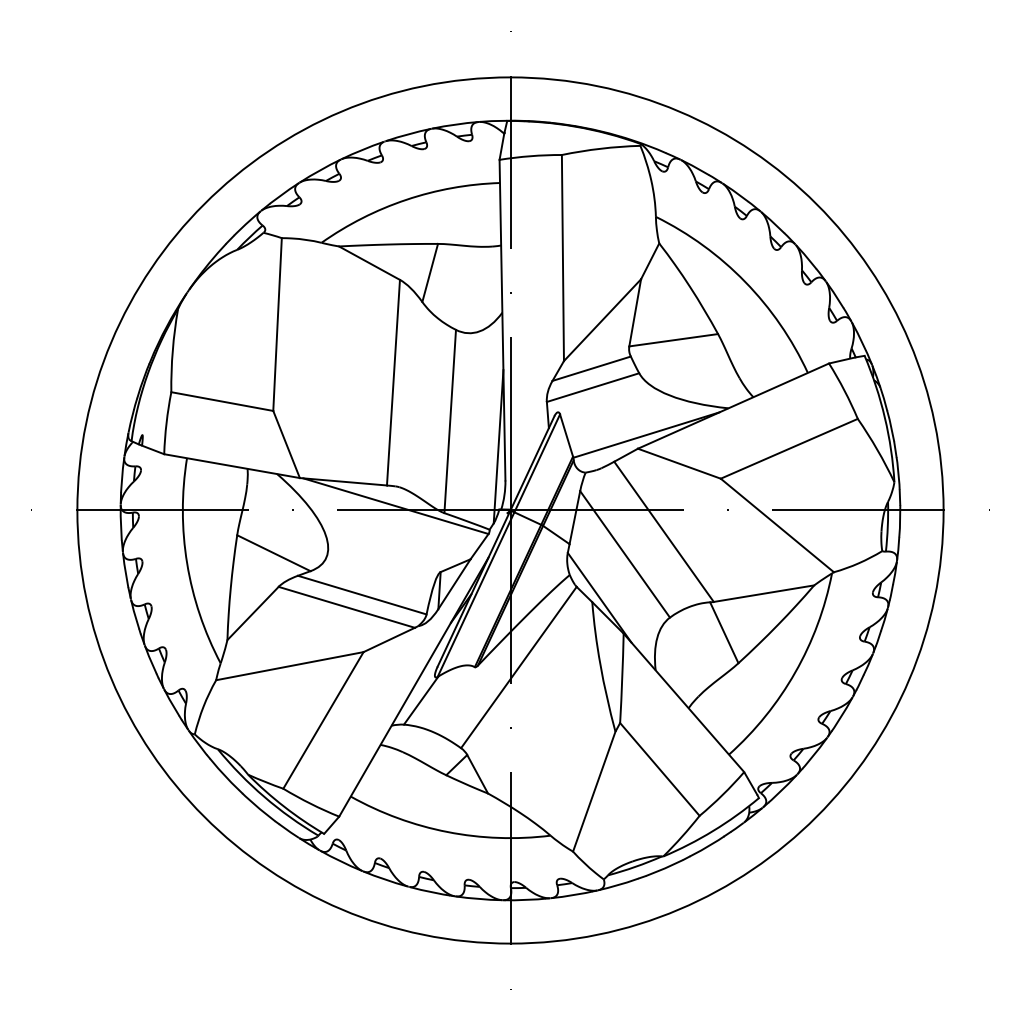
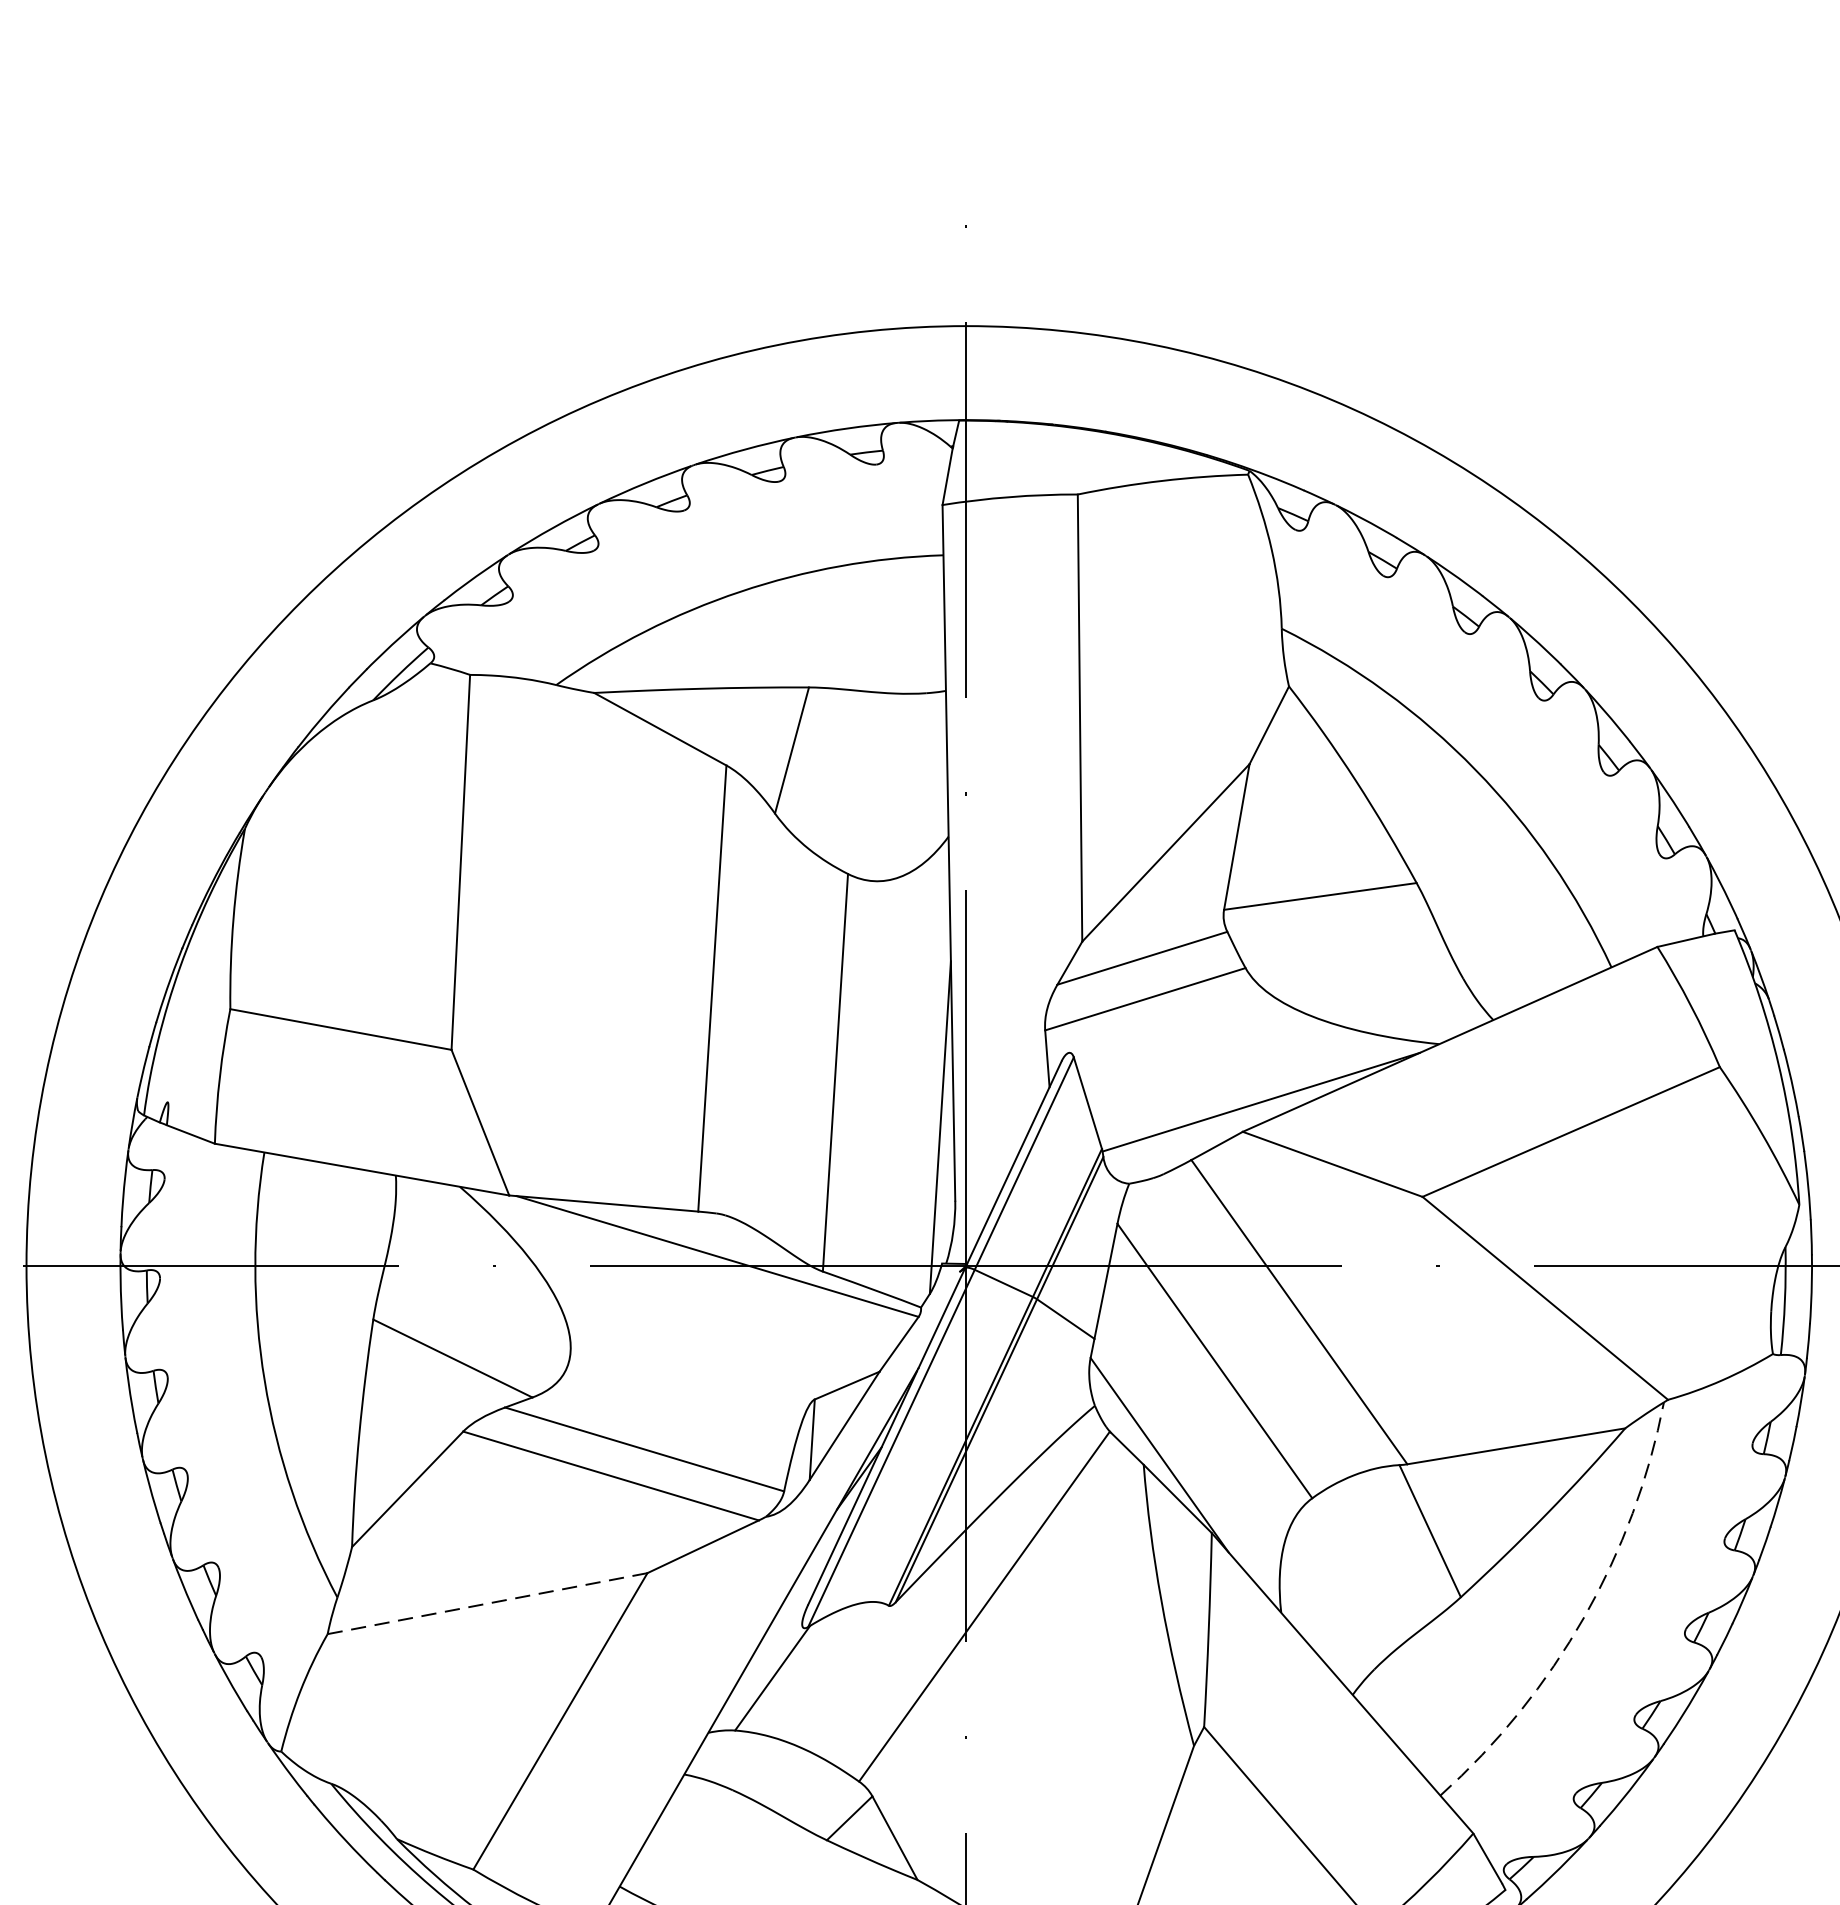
line: (290, 666) -> (488, 1604), solid -> dashed
arc: (795, 672) -> (1584, 1617), solid -> dashed

